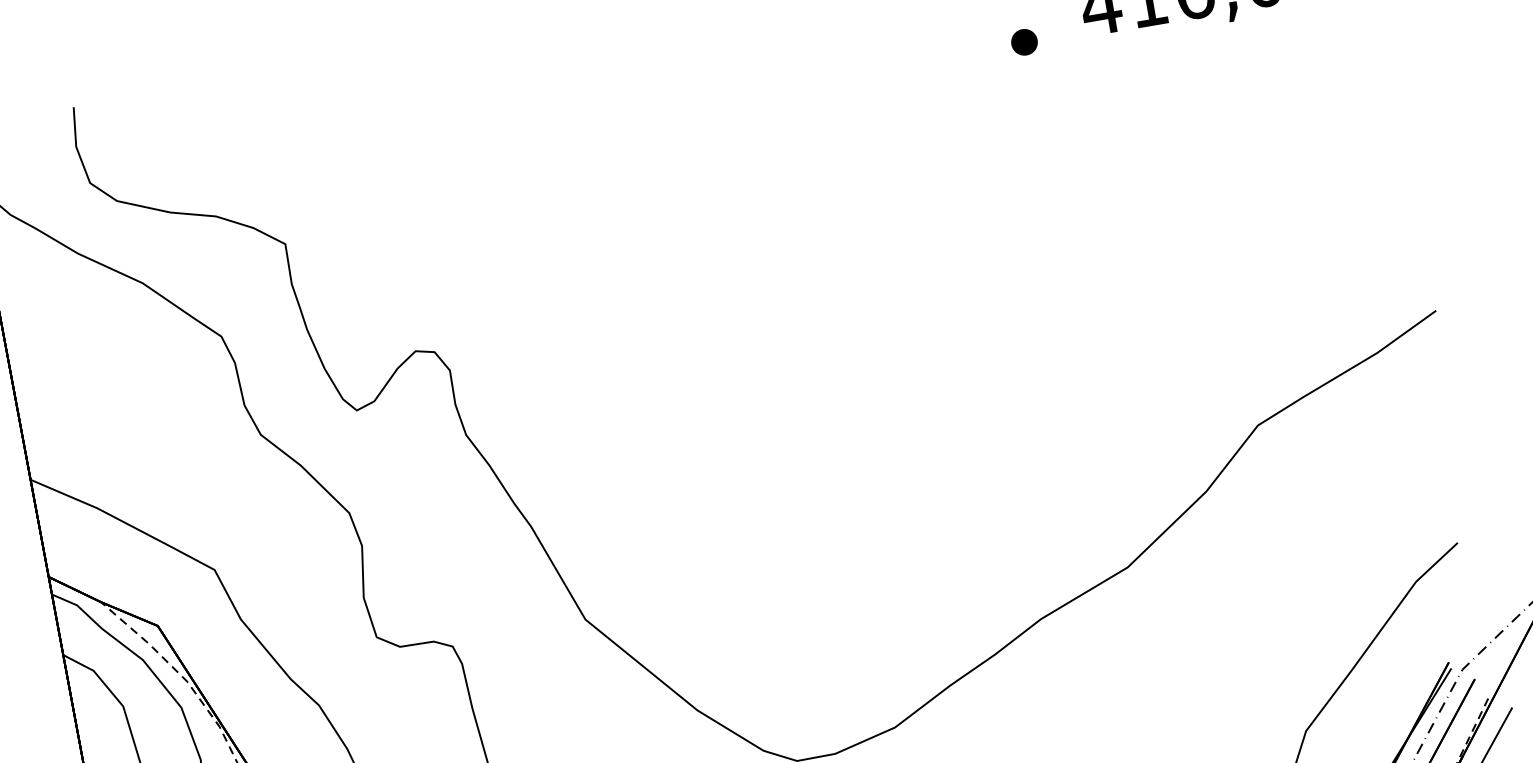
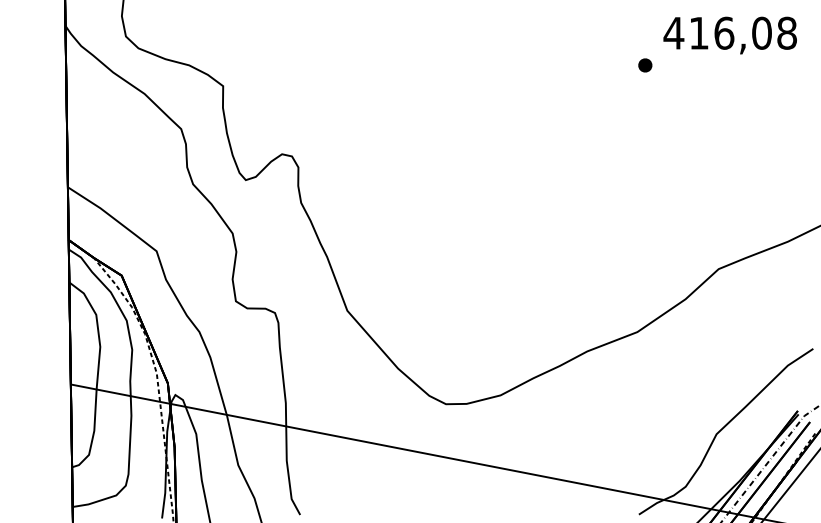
part: (1024, 42) -> (645, 65), moved

